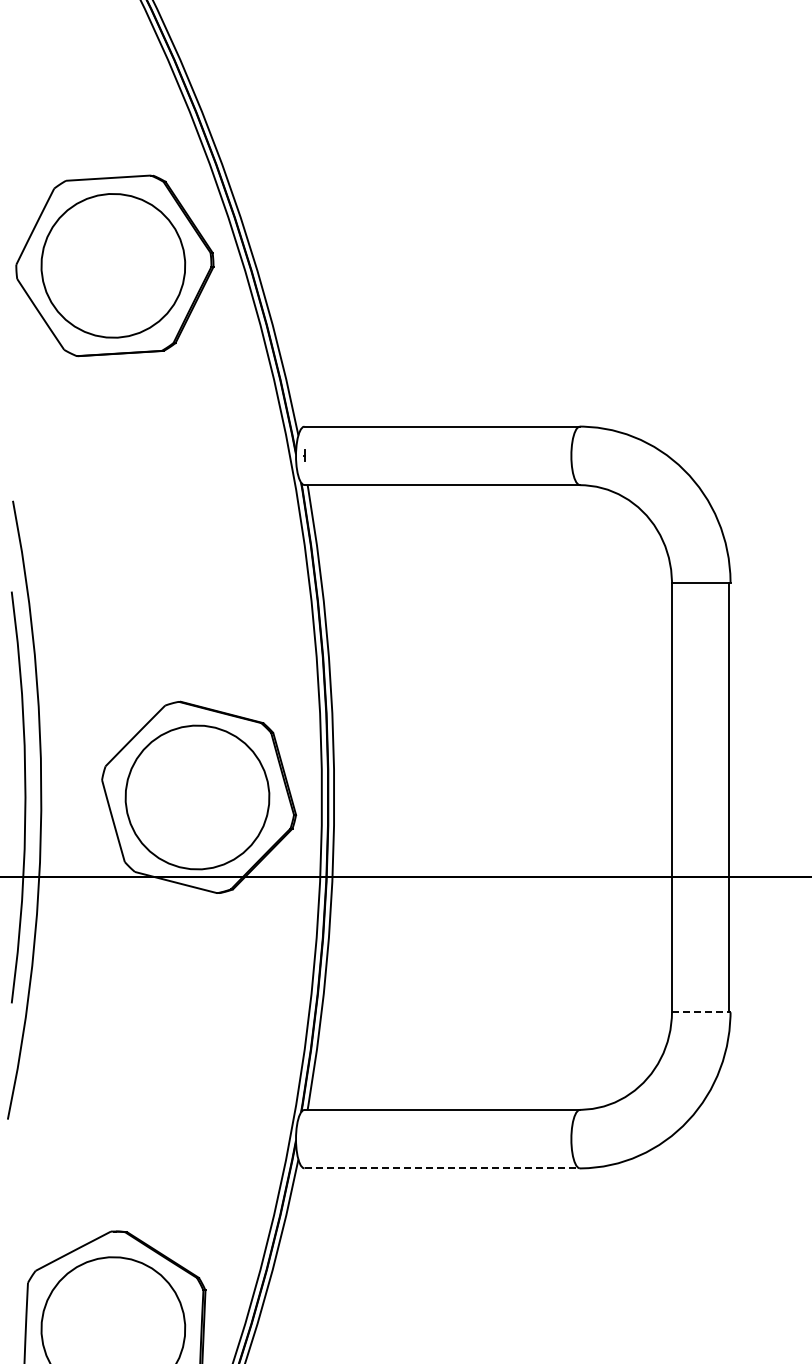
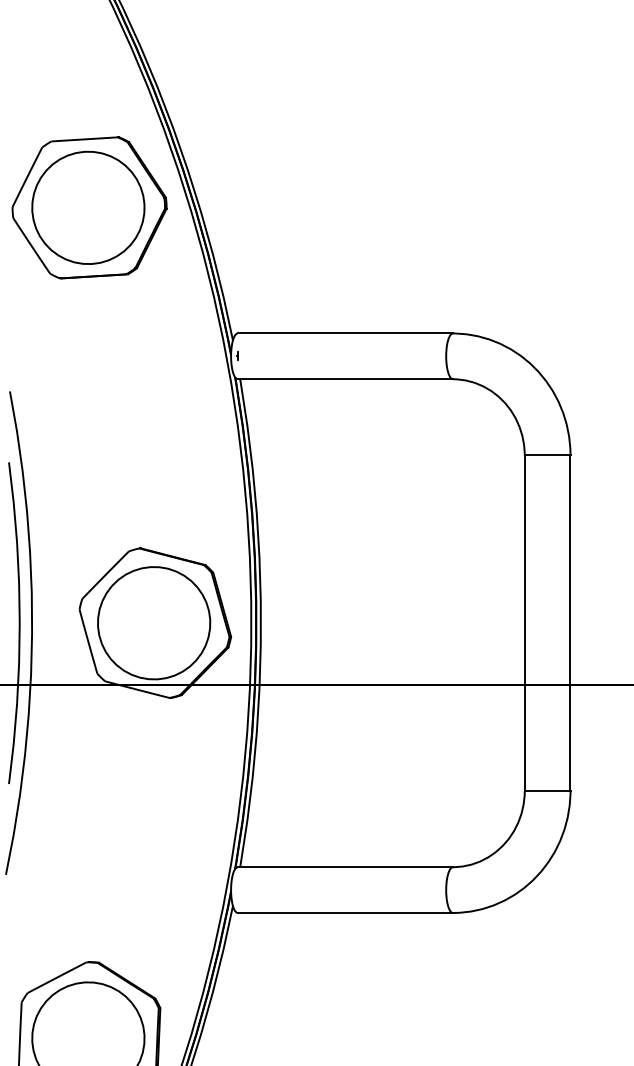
line: (701, 1012) -> (547, 791), dashed -> solid
line: (442, 1168) -> (345, 913), dashed -> solid

